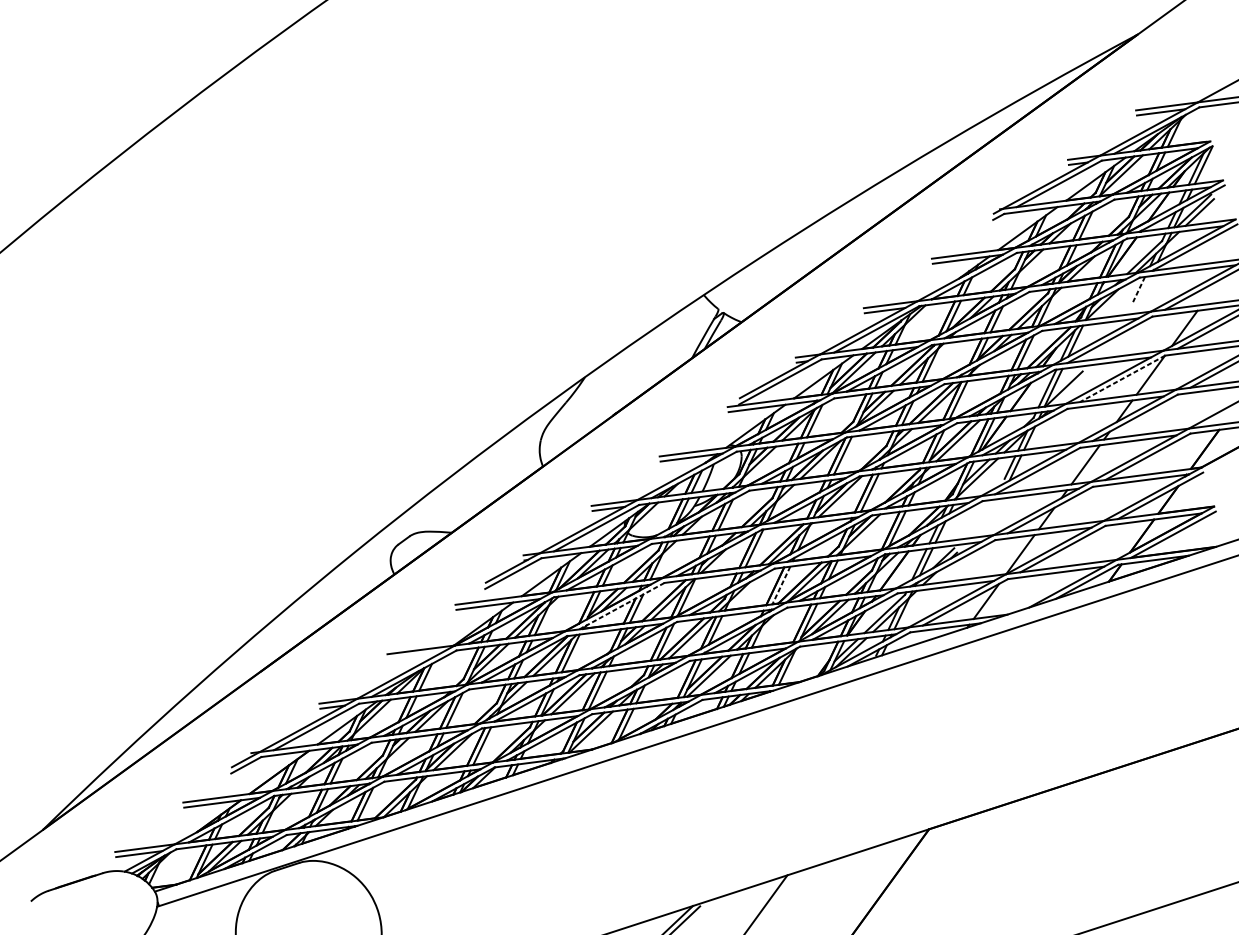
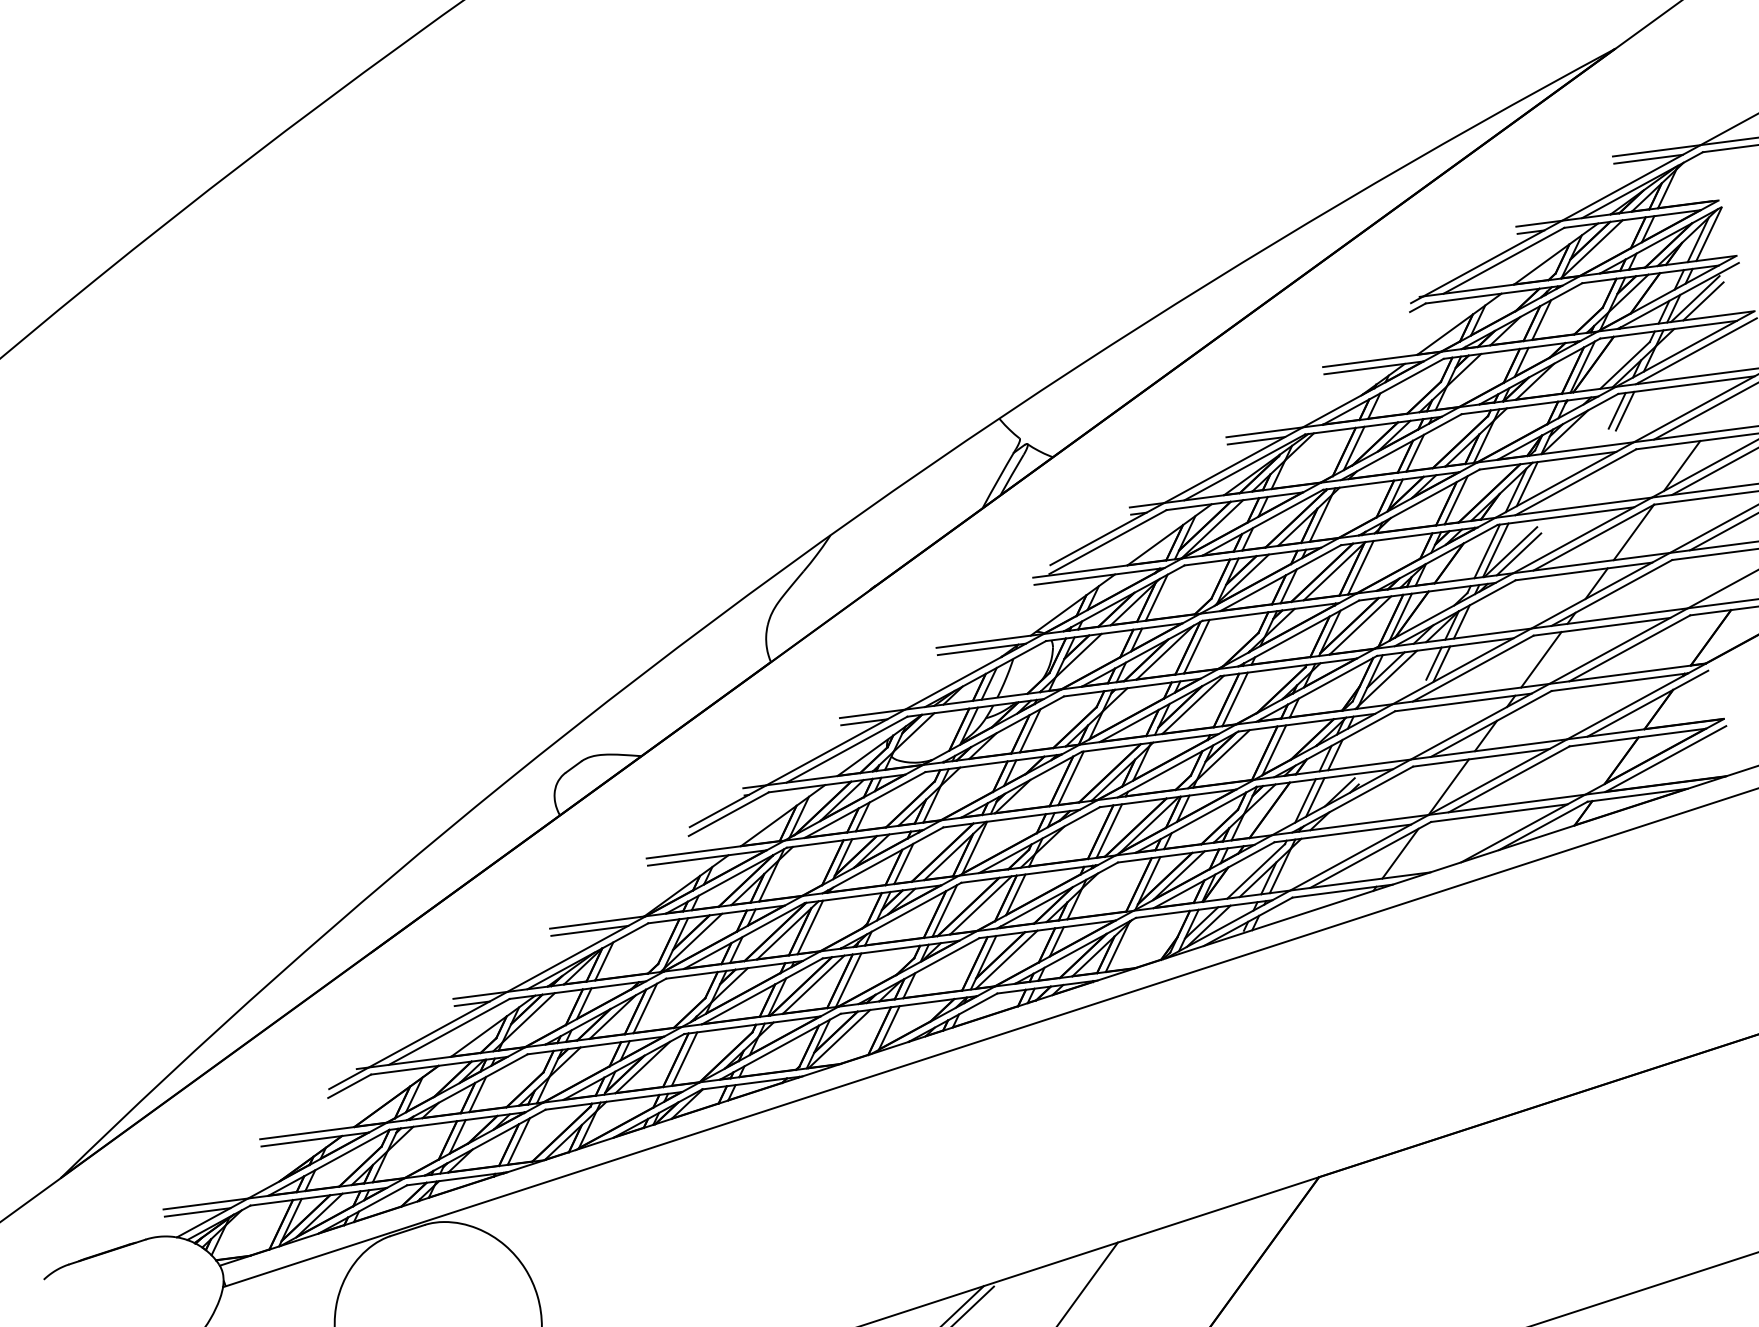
line: (1139, 289) -> (1617, 410), dashed -> solid
line: (1144, 289) -> (1624, 410), added
line: (1122, 378) -> (1593, 537), dashed -> solid
line: (1069, 390) -> (1518, 554), added
line: (781, 585) -> (1109, 831), dashed -> solid
line: (621, 606) -> (882, 860), dashed -> solid
line: (415, 655) -> (589, 930), added

